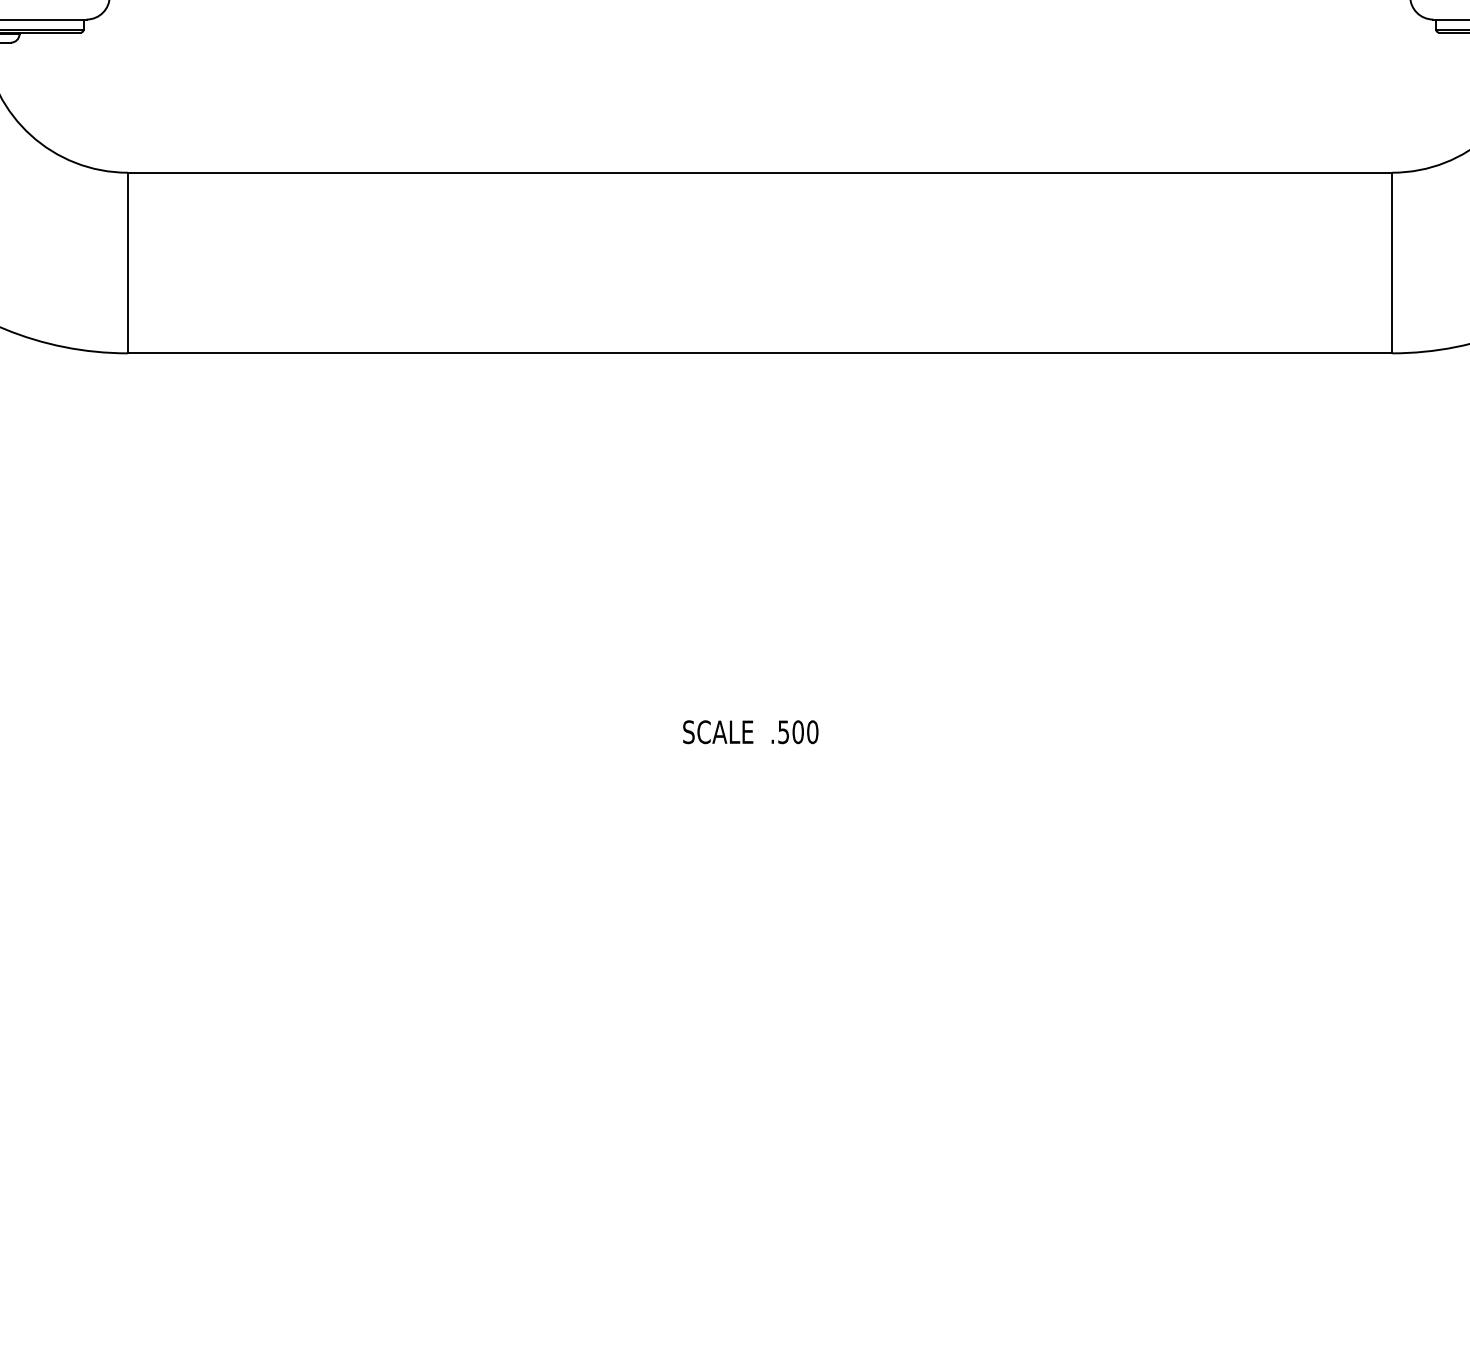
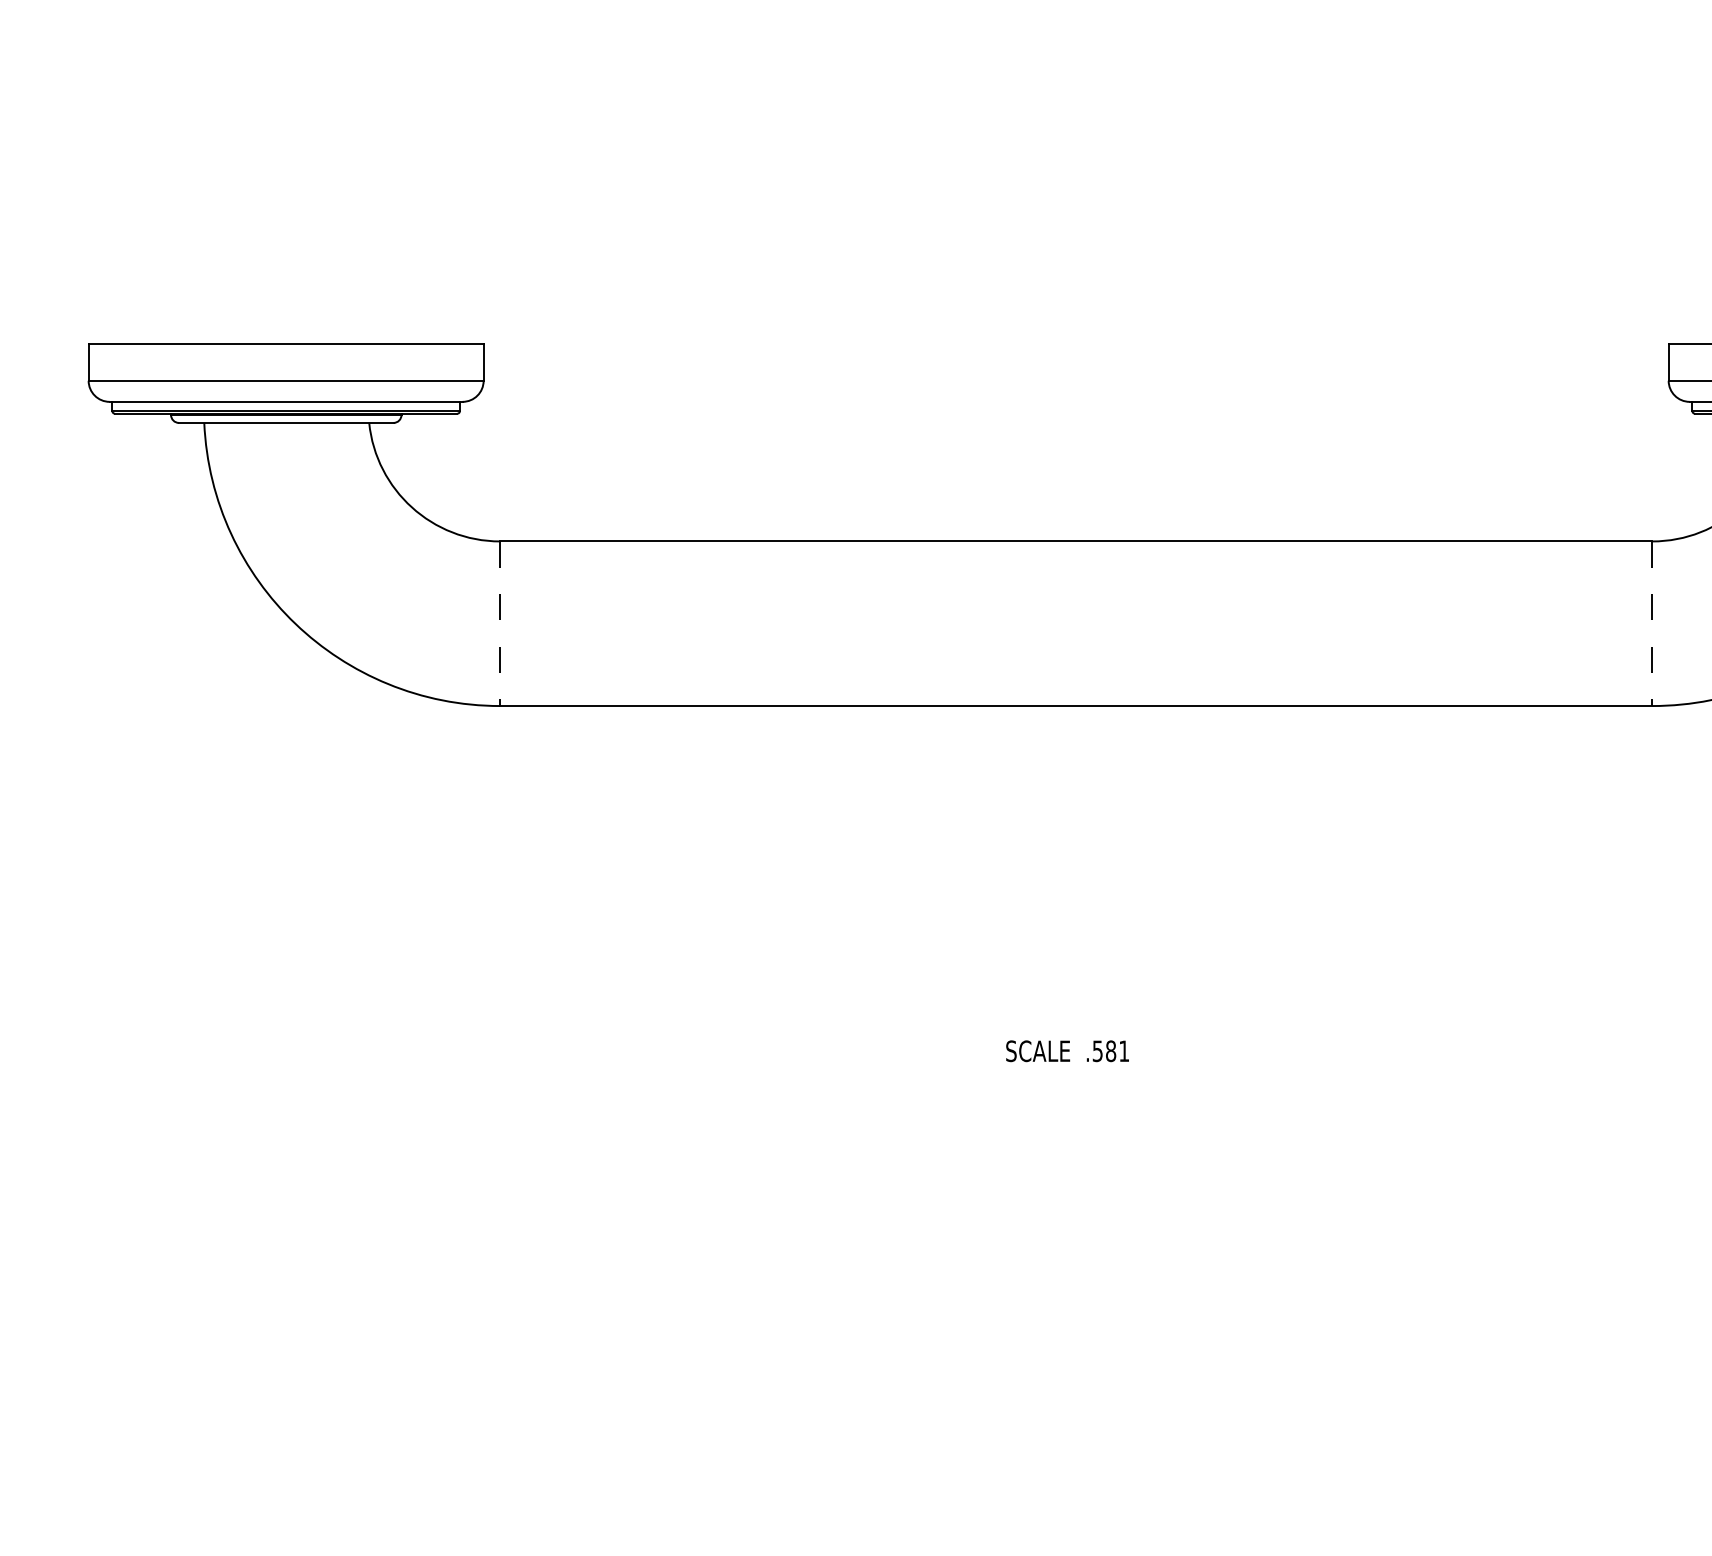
line: (128, 263) -> (500, 624), solid -> dashed
line: (1392, 263) -> (1652, 624), solid -> dashed
text: (805, 732) -> (1117, 1051), .500 -> .581

